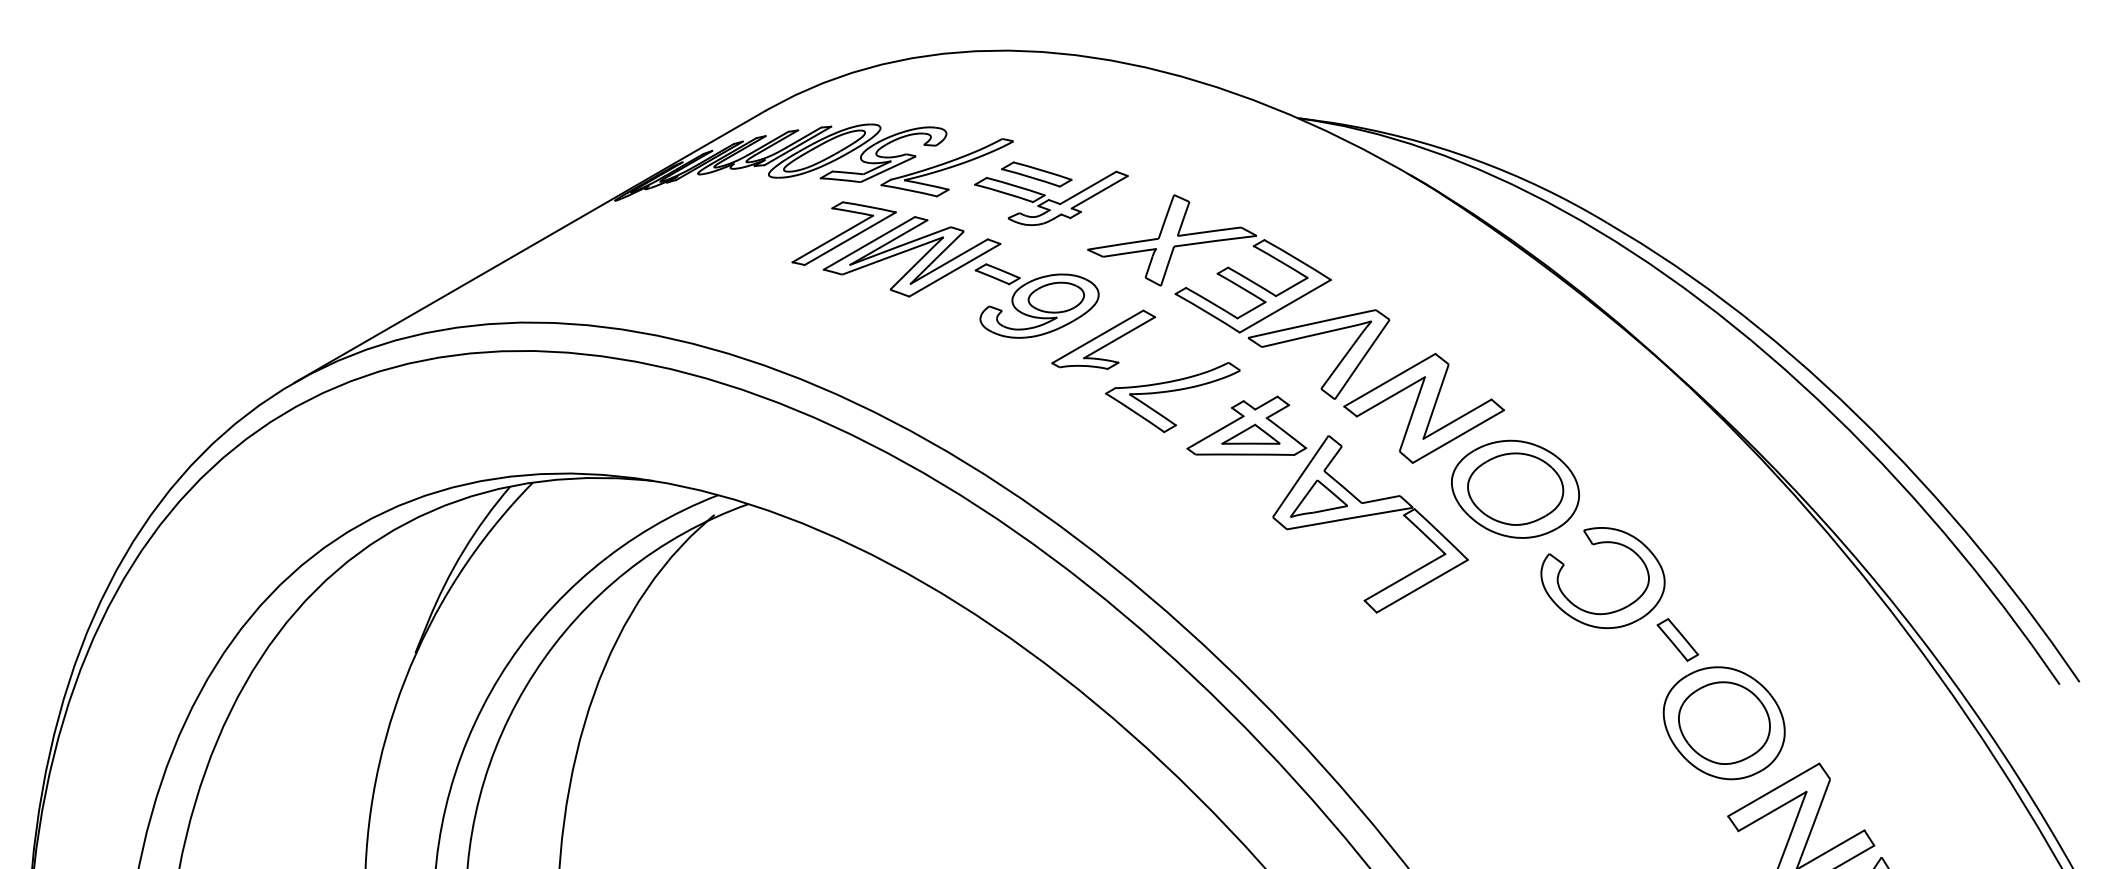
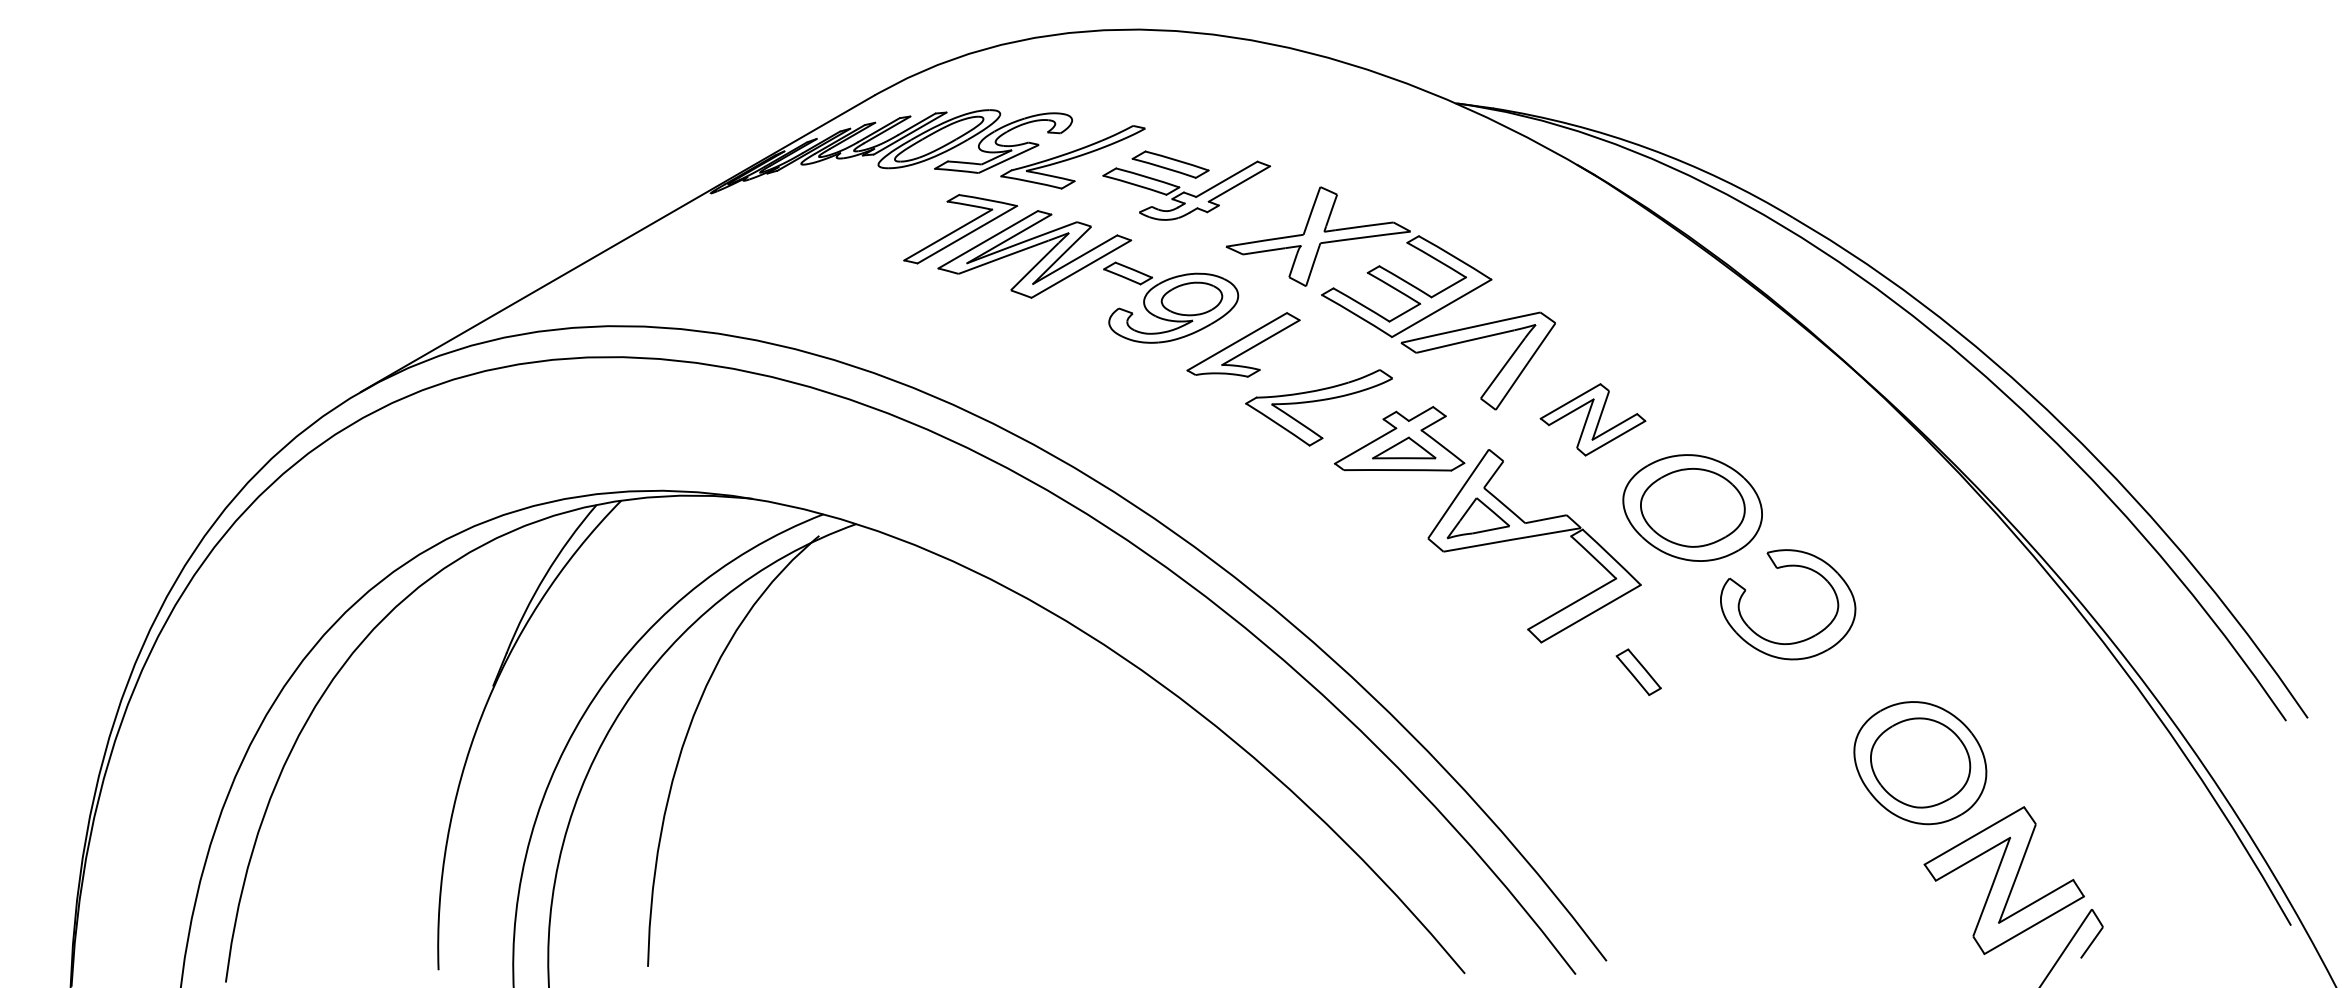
part: (1423, 408) -> (1592, 419), size x0.6
part: (1677, 639) -> (1638, 671), moved

